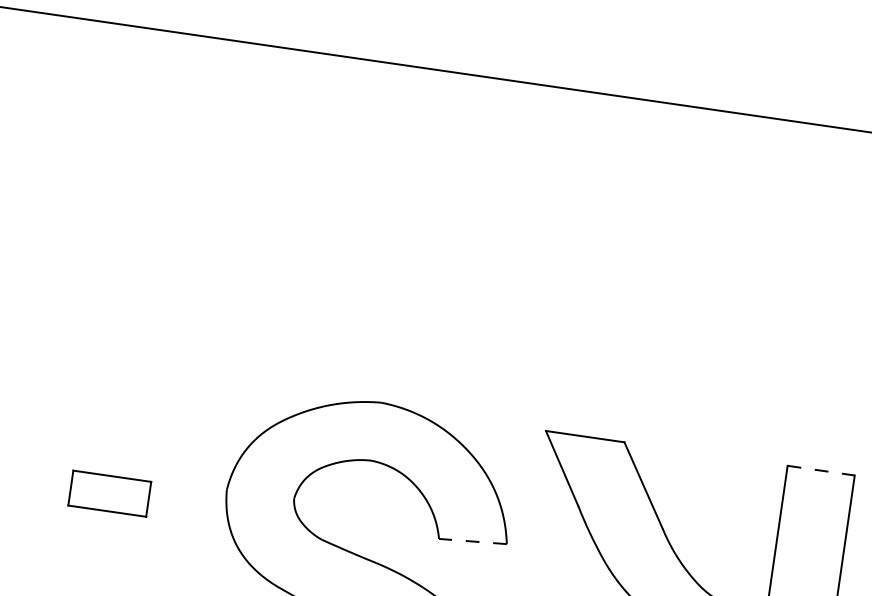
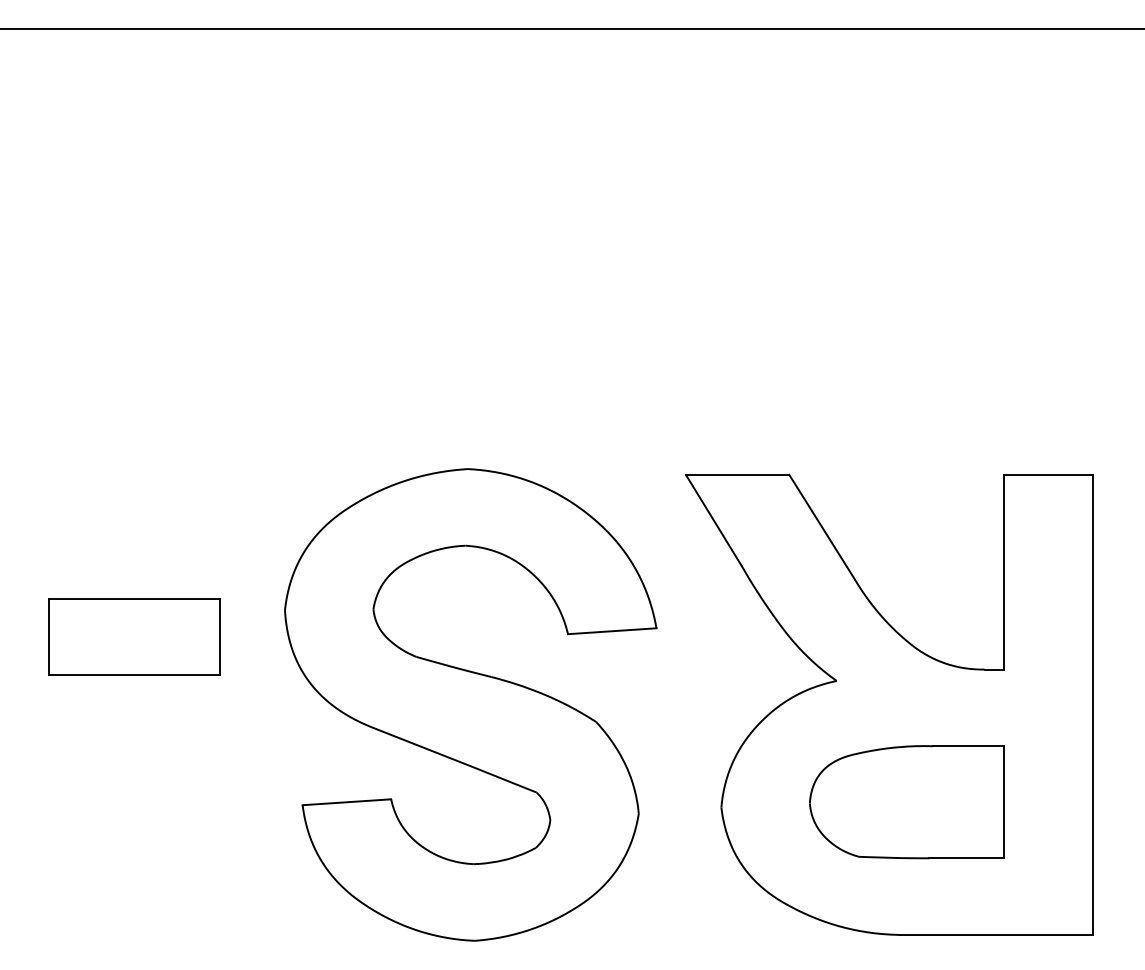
line: (821, 470) -> (1049, 474), dashed -> solid
part: (109, 493) -> (134, 636), size x1.67
line: (472, 541) -> (611, 631), dashed -> solid

